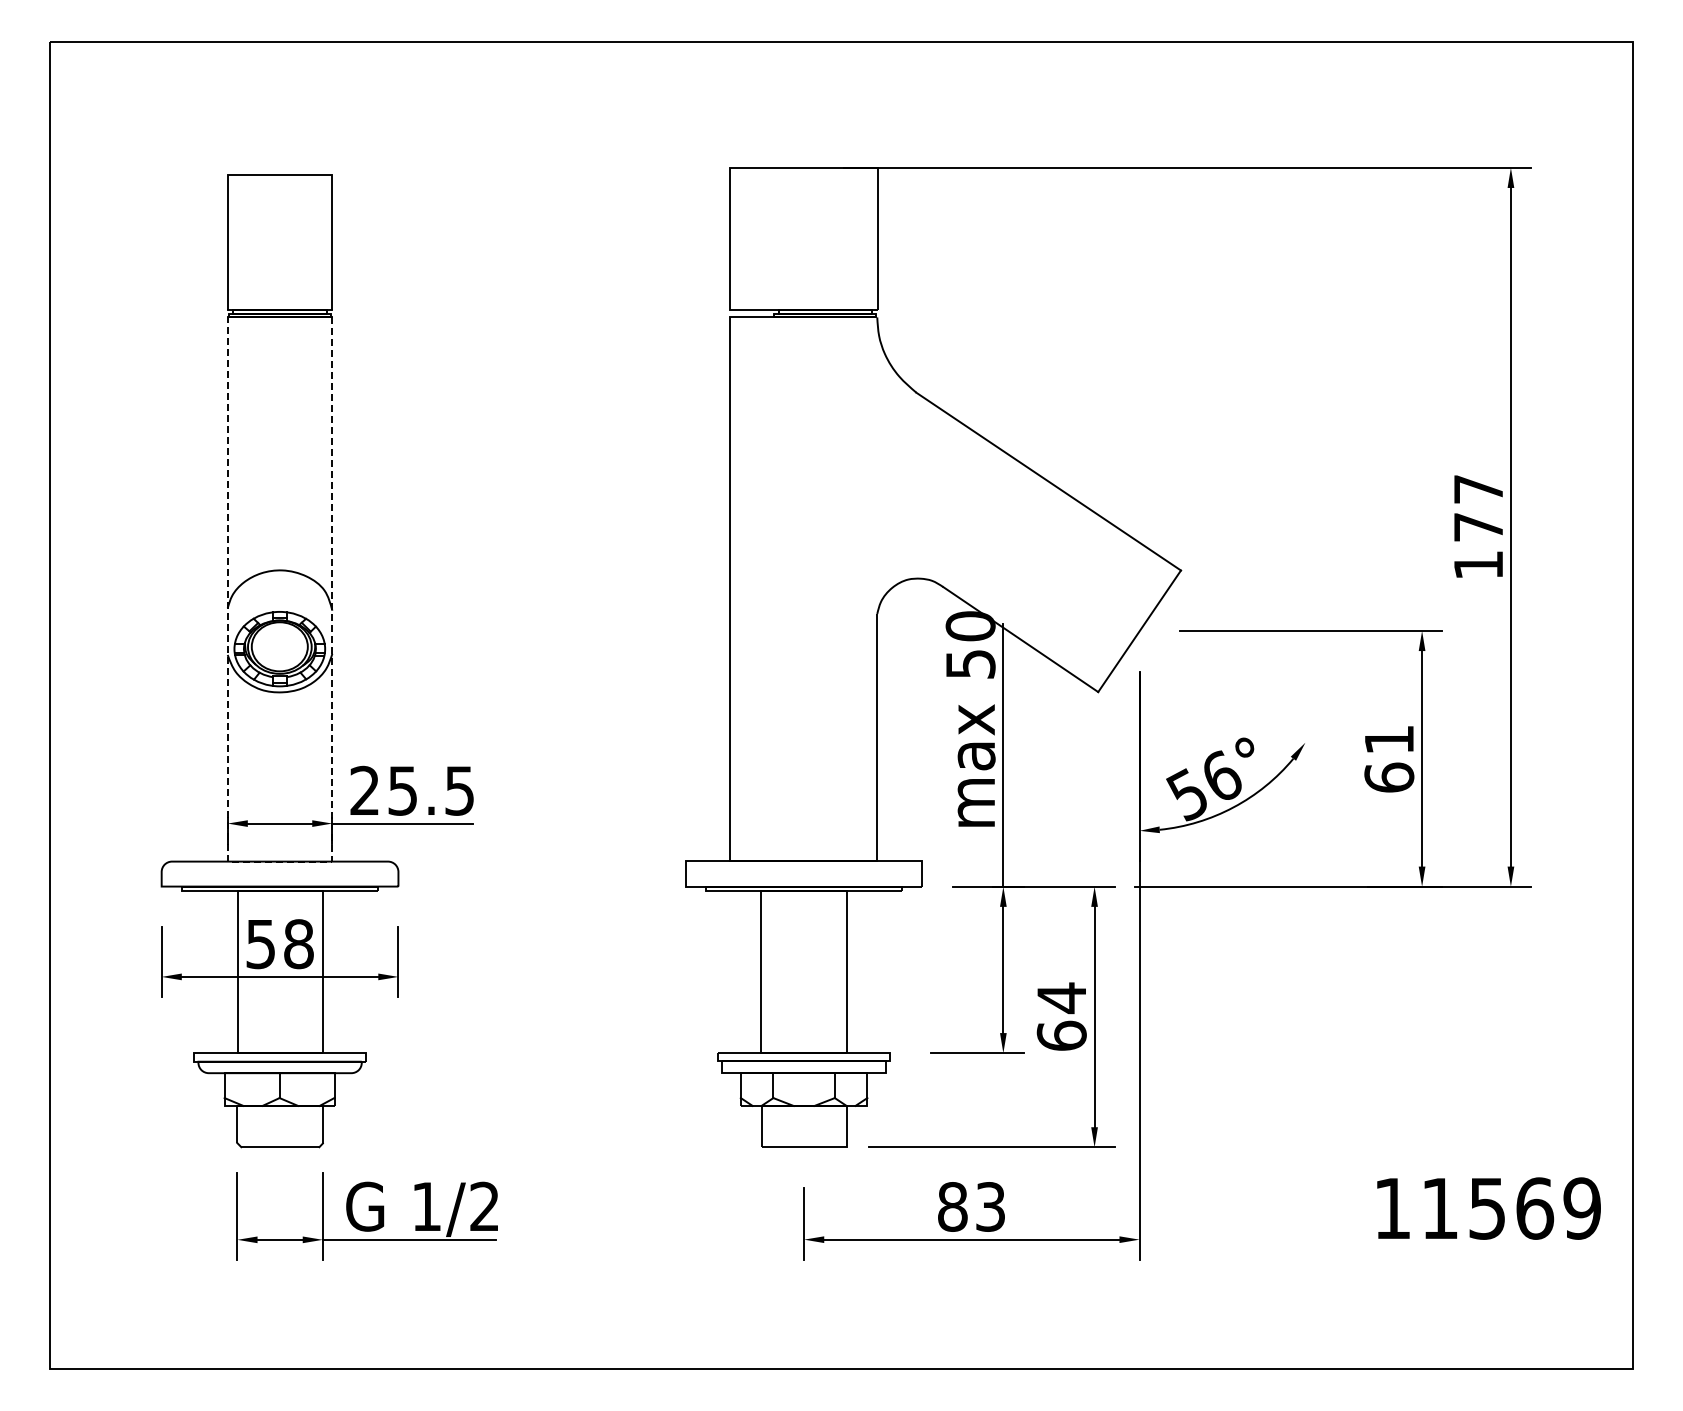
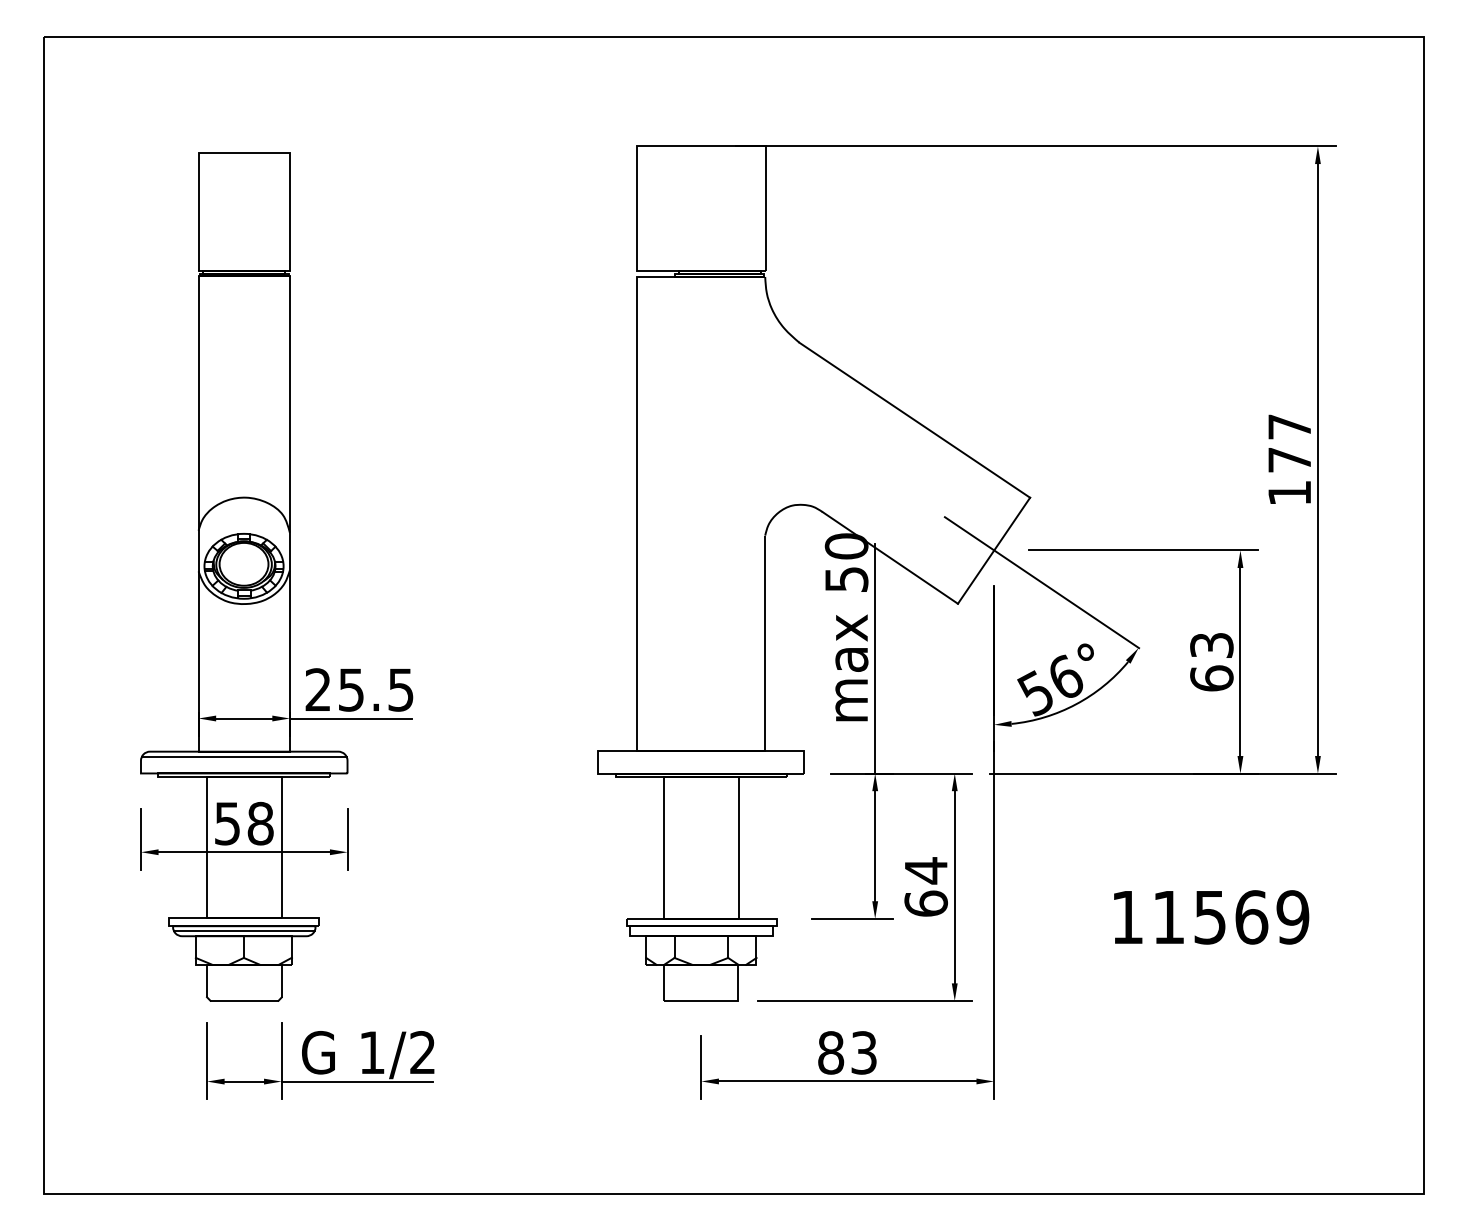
line: (1194, 667) -> (1041, 582), added
text: (1389, 739) -> (1212, 645), 61 -> 63
line: (279, 861) -> (243, 751), dashed -> solid
line: (279, 868) -> (243, 757), added
line: (279, 1067) -> (243, 931), added
text: (1488, 1208) -> (1211, 917), moved

